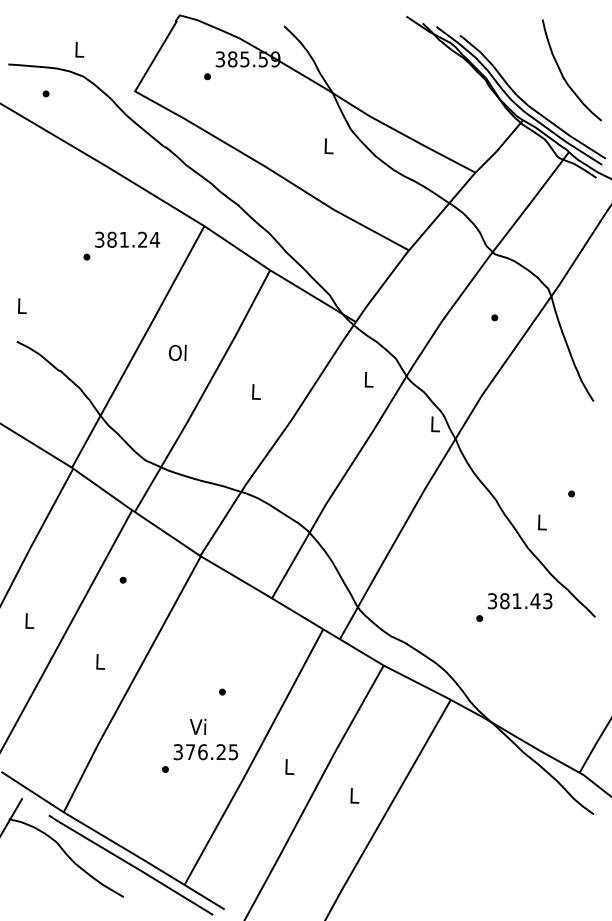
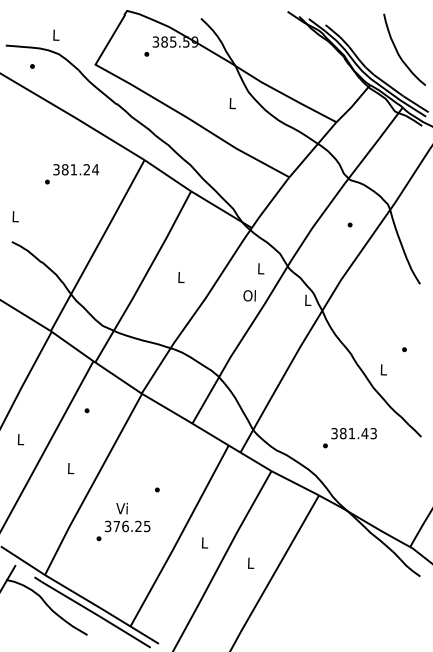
text: (122, 246) -> (72, 174), moved
text: (177, 352) -> (249, 295), moved
text: (513, 608) -> (349, 438), moved
text: (200, 745) -> (123, 521), moved

